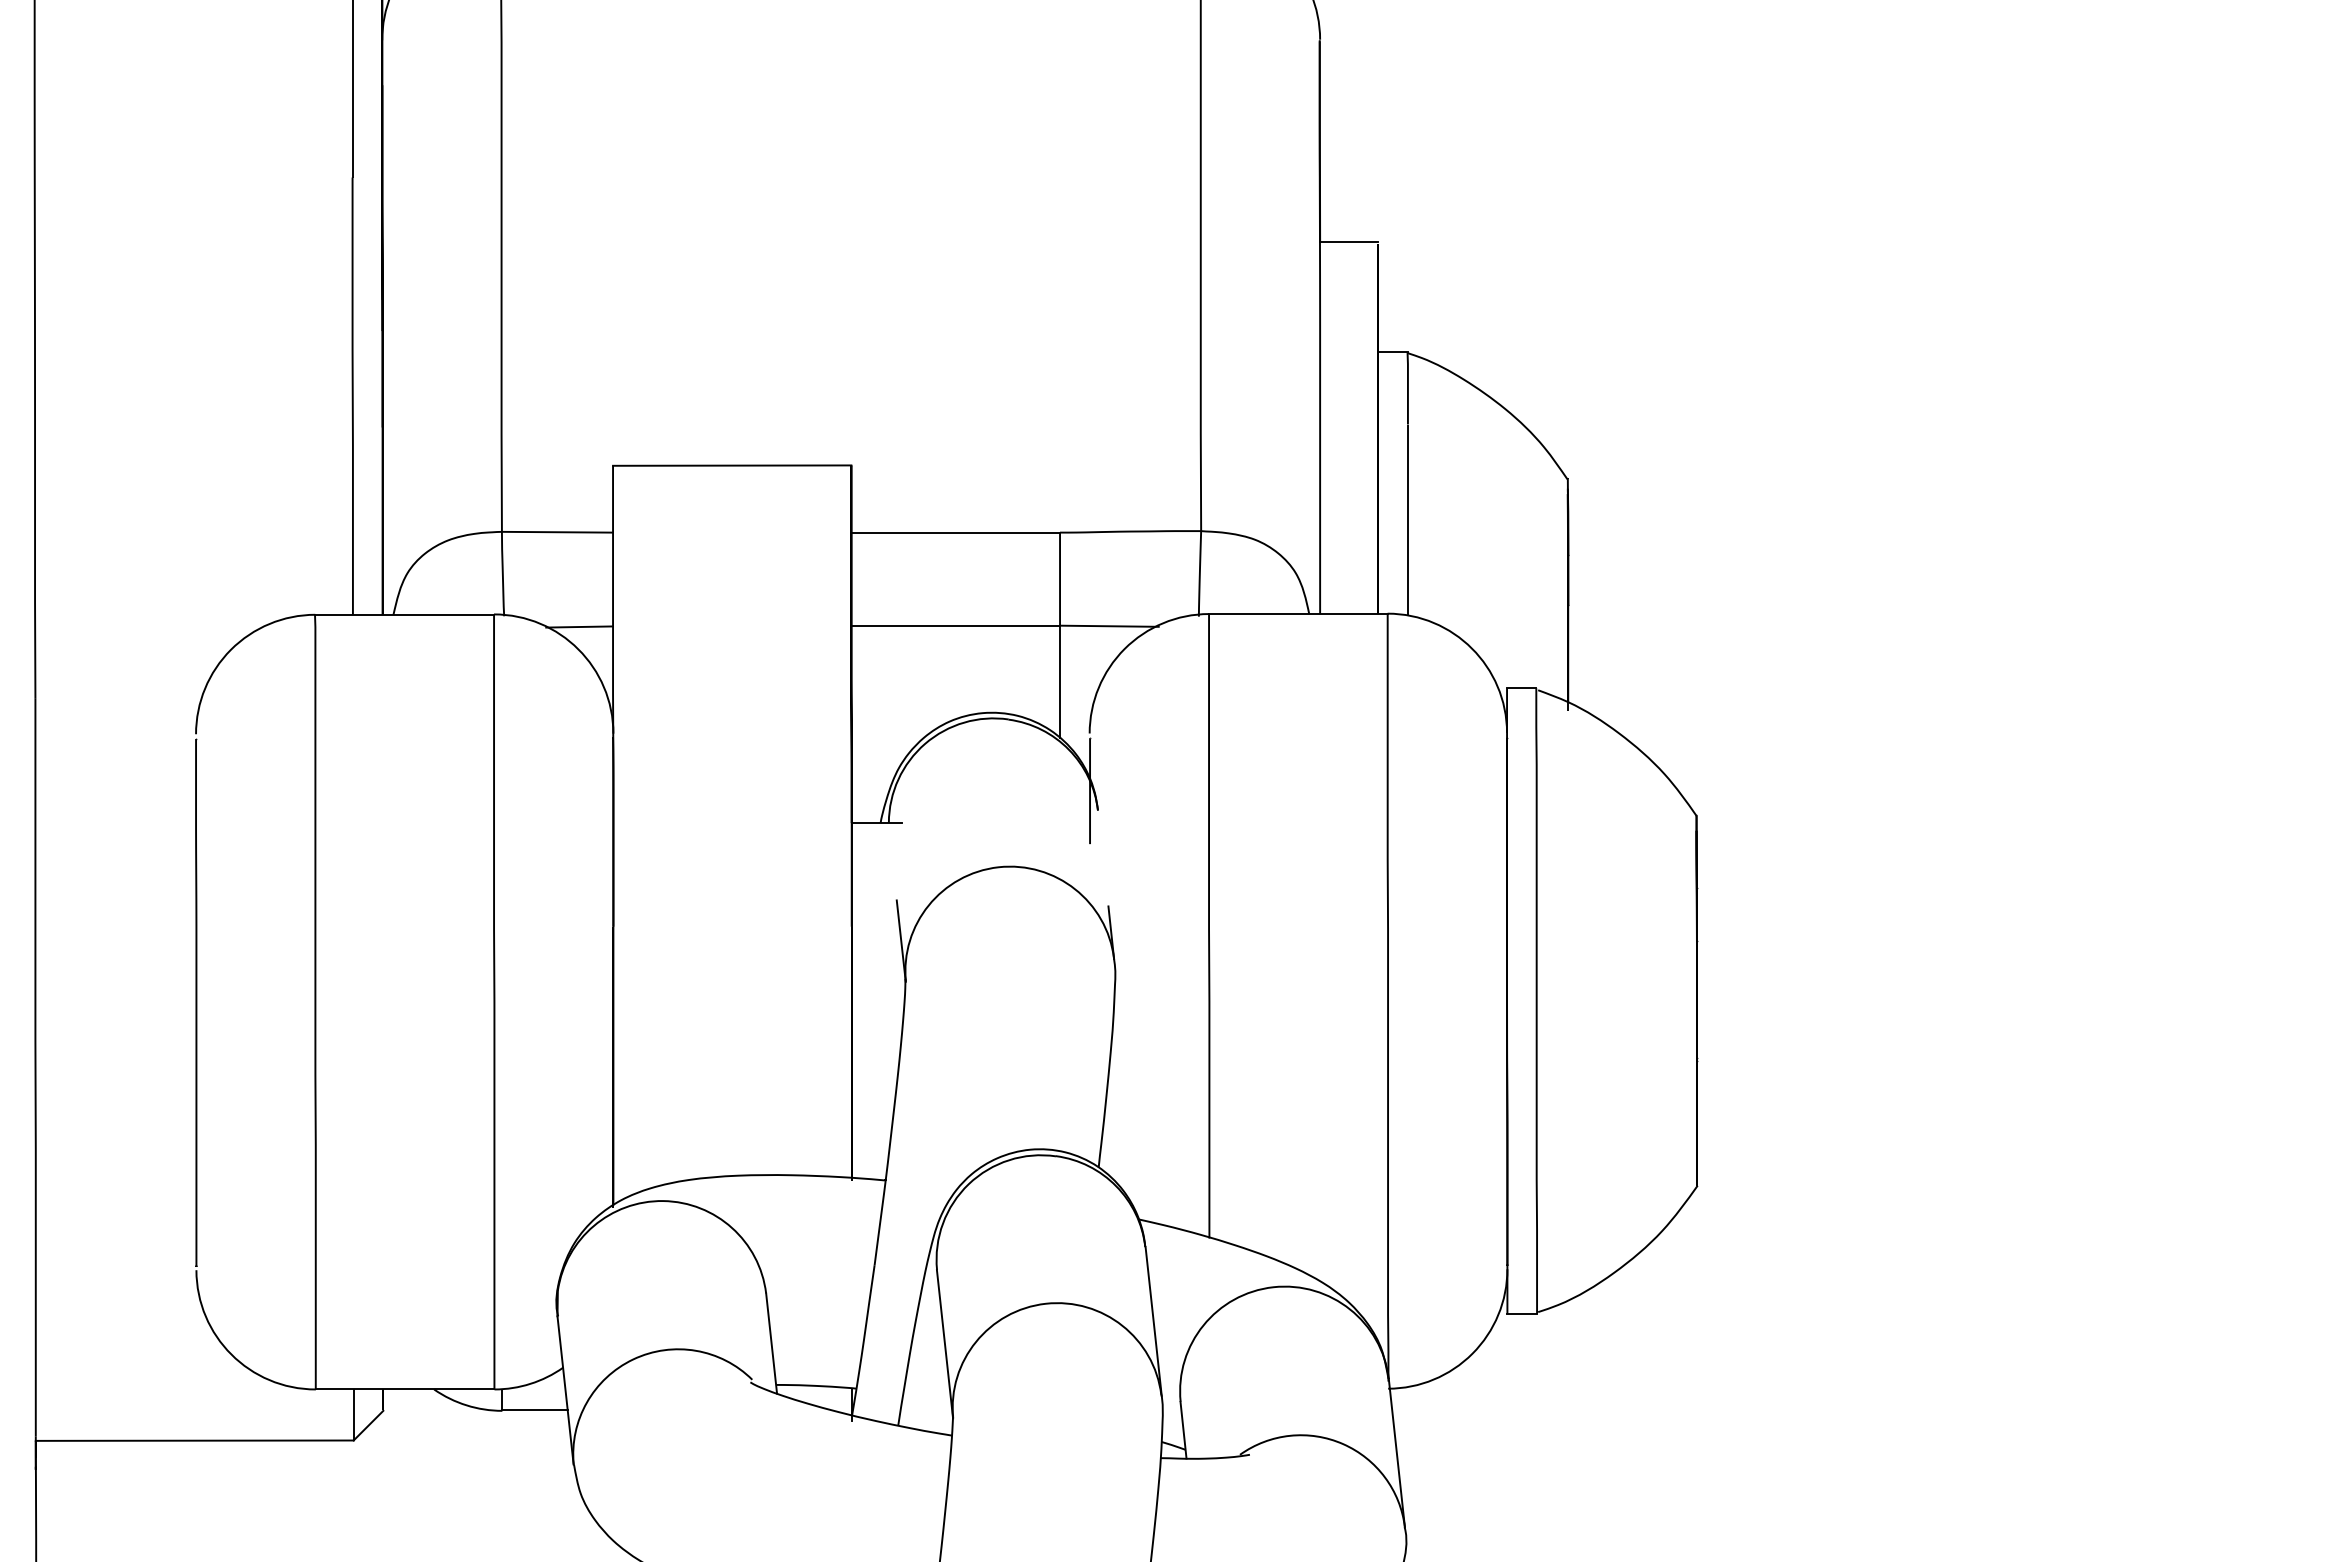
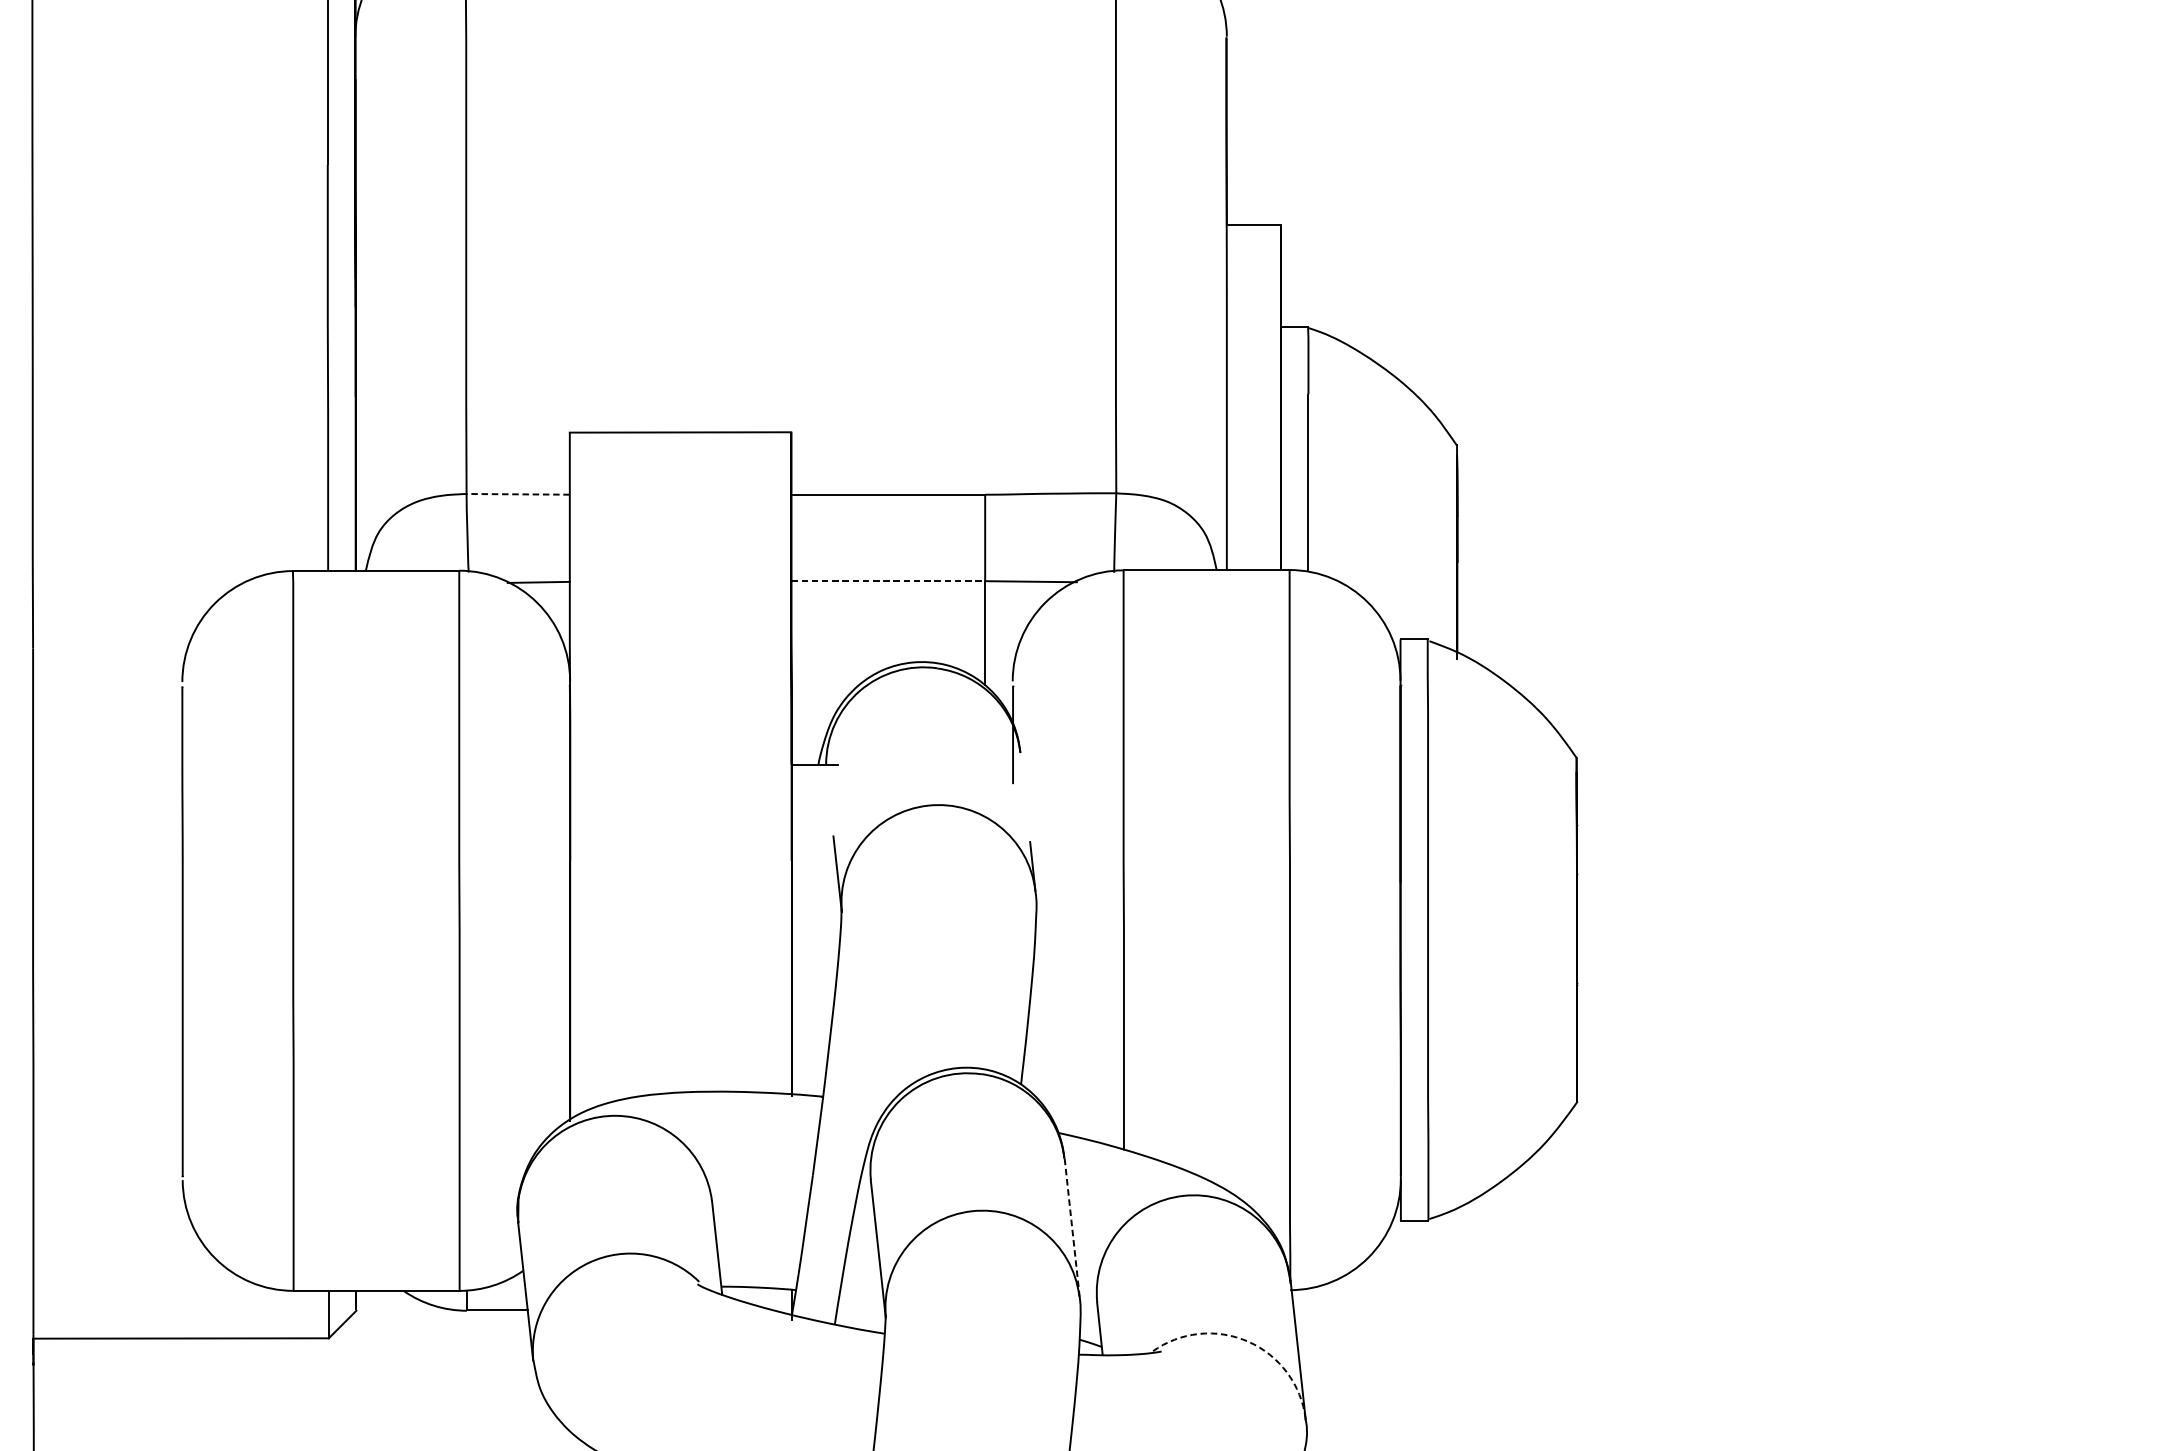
line: (557, 532) -> (518, 494), solid -> dashed
line: (956, 625) -> (888, 581), solid -> dashed
line: (1153, 1321) -> (1072, 1227), solid -> dashed
arc: (1343, 1444) -> (1248, 1342), solid -> dashed

